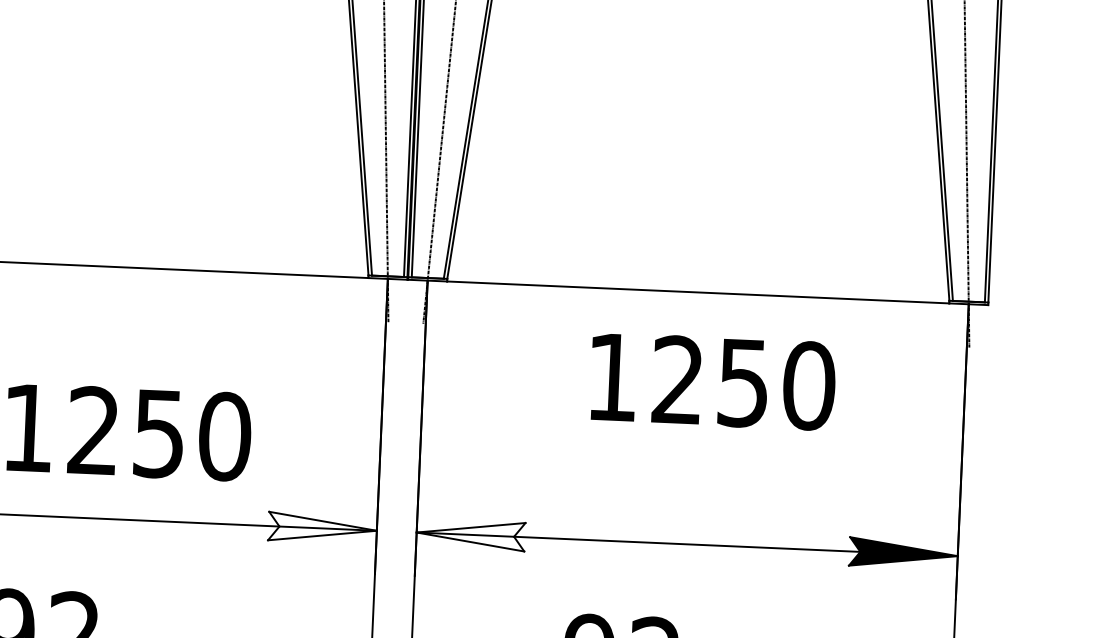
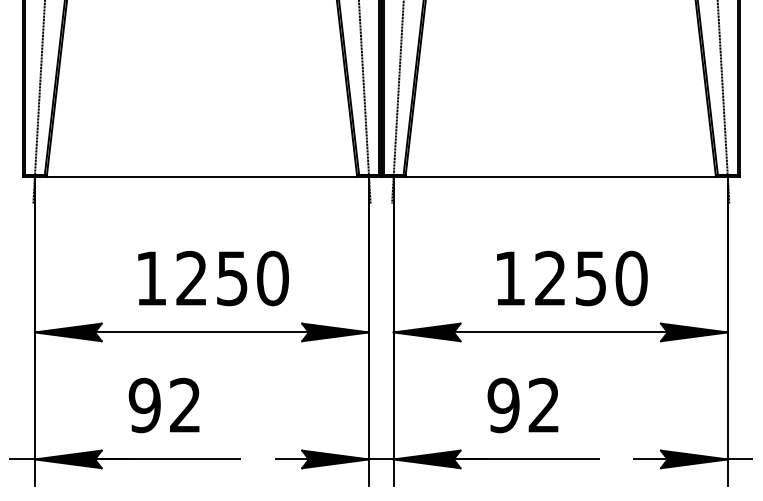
text: (713, 381) -> (572, 278), moved
fill: (322, 528) -> (335, 332), added
fill: (469, 534) -> (426, 332), added

